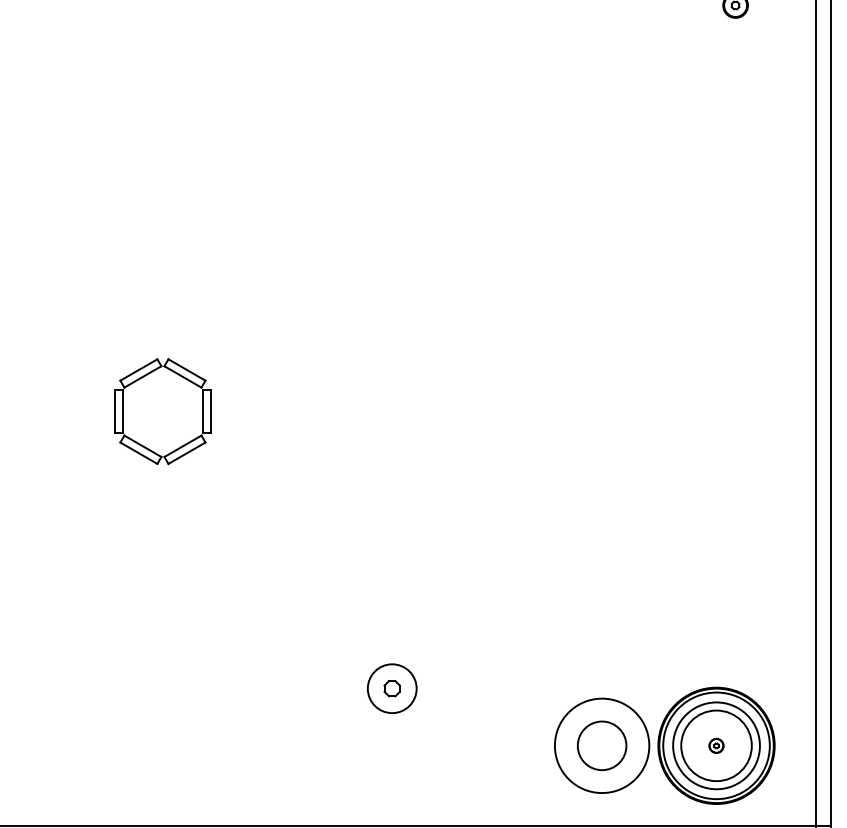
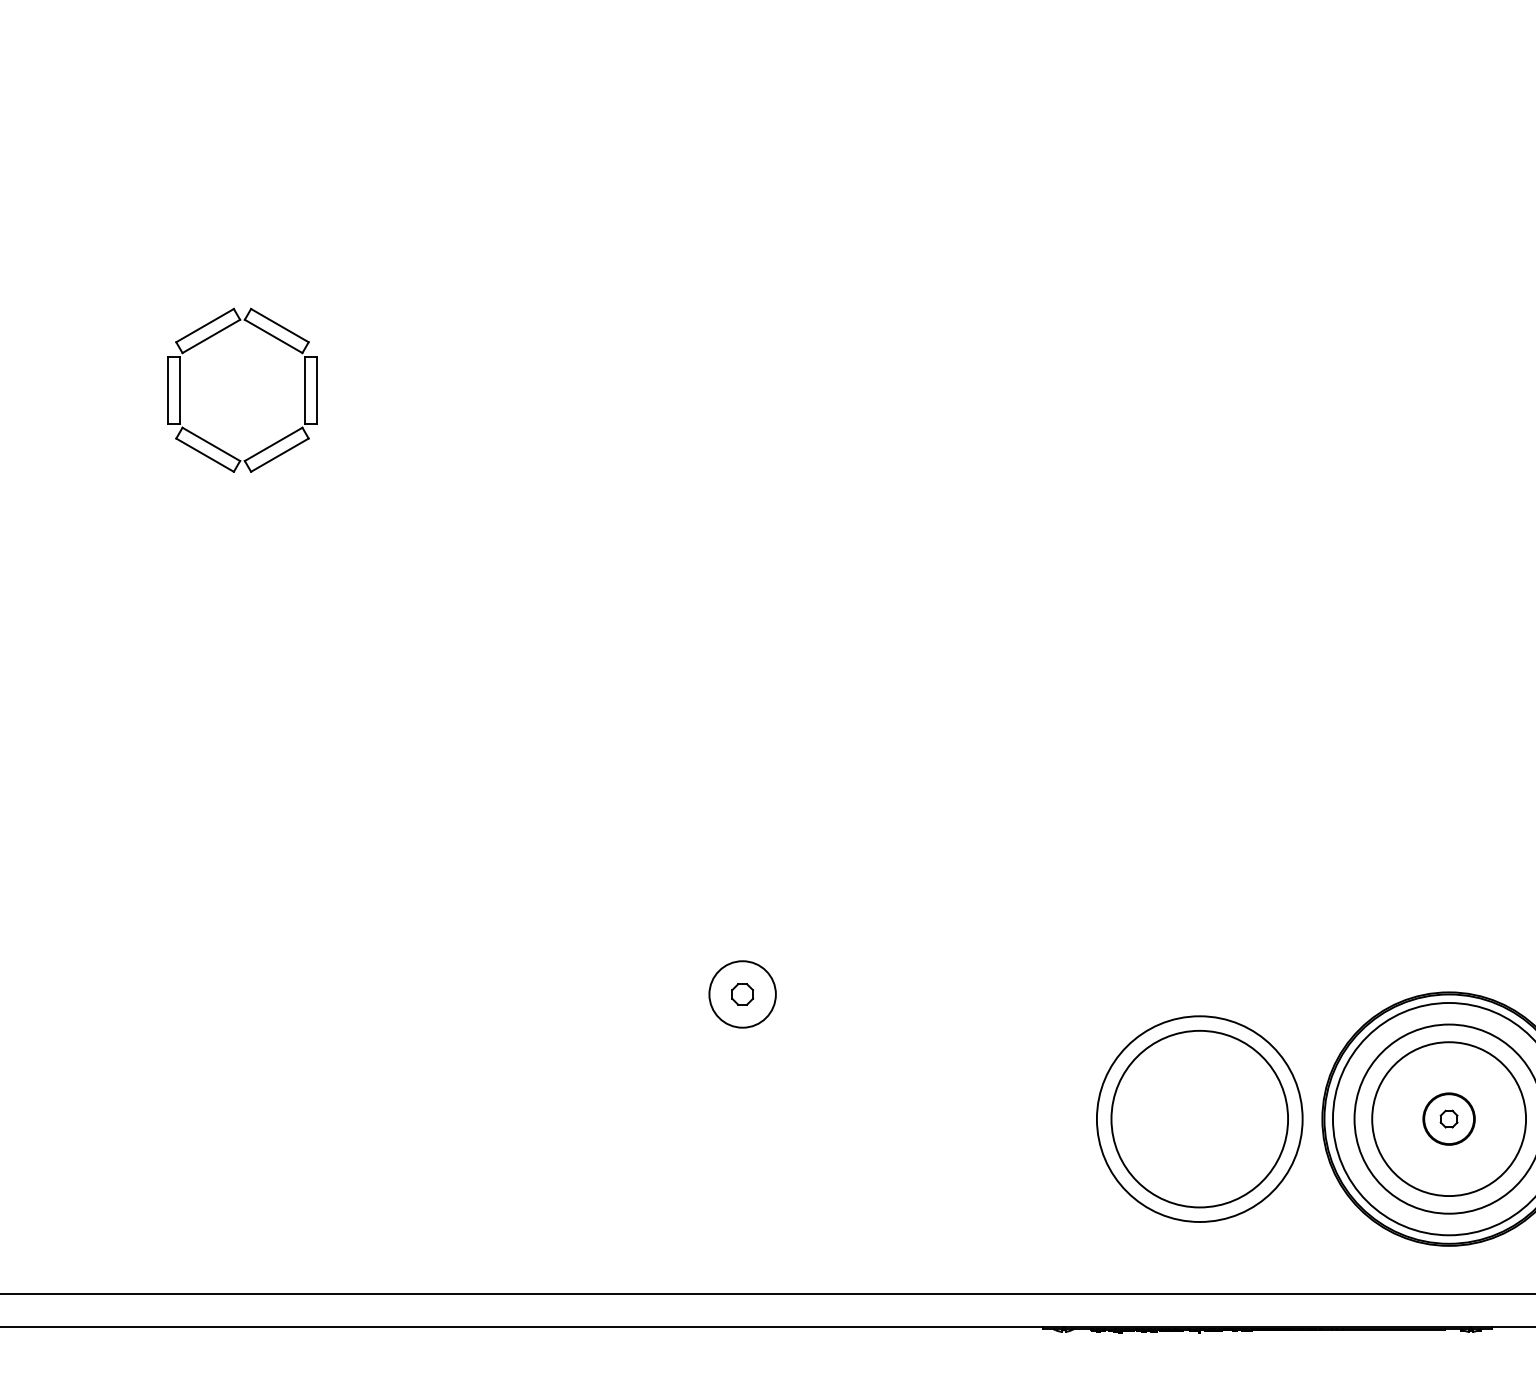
part: (162, 410) -> (241, 388), size x0.71
part: (392, 688) -> (743, 994), size x0.62
circle: (601, 745) -> (1198, 1118), size x1.67
part: (716, 745) -> (1449, 1118), size x1.67

